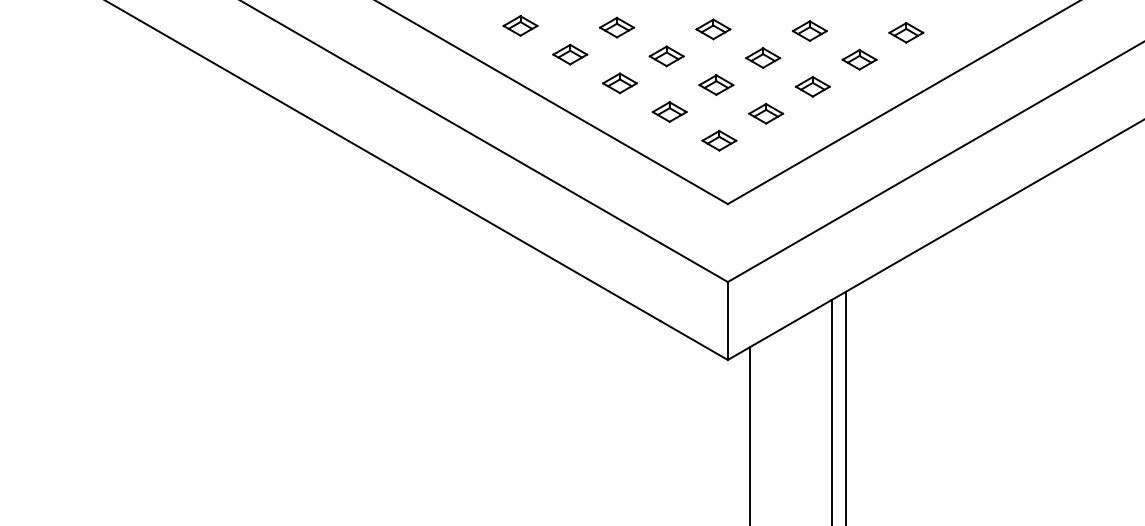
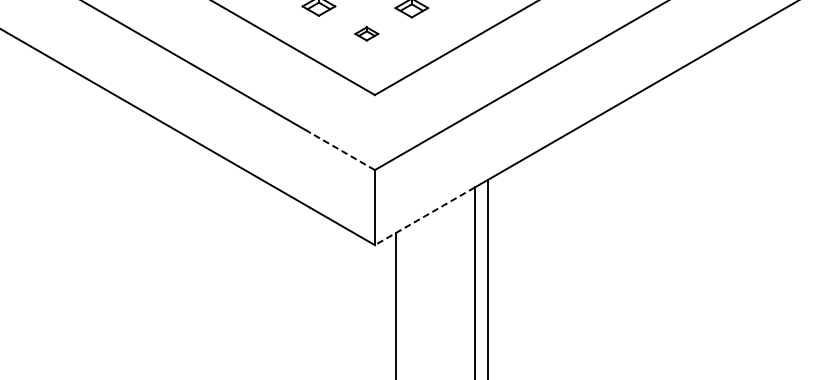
part: (719, 140) -> (366, 33), size x0.7
line: (694, 262) -> (342, 151), solid -> dashed
line: (779, 330) -> (424, 216), solid -> dashed

